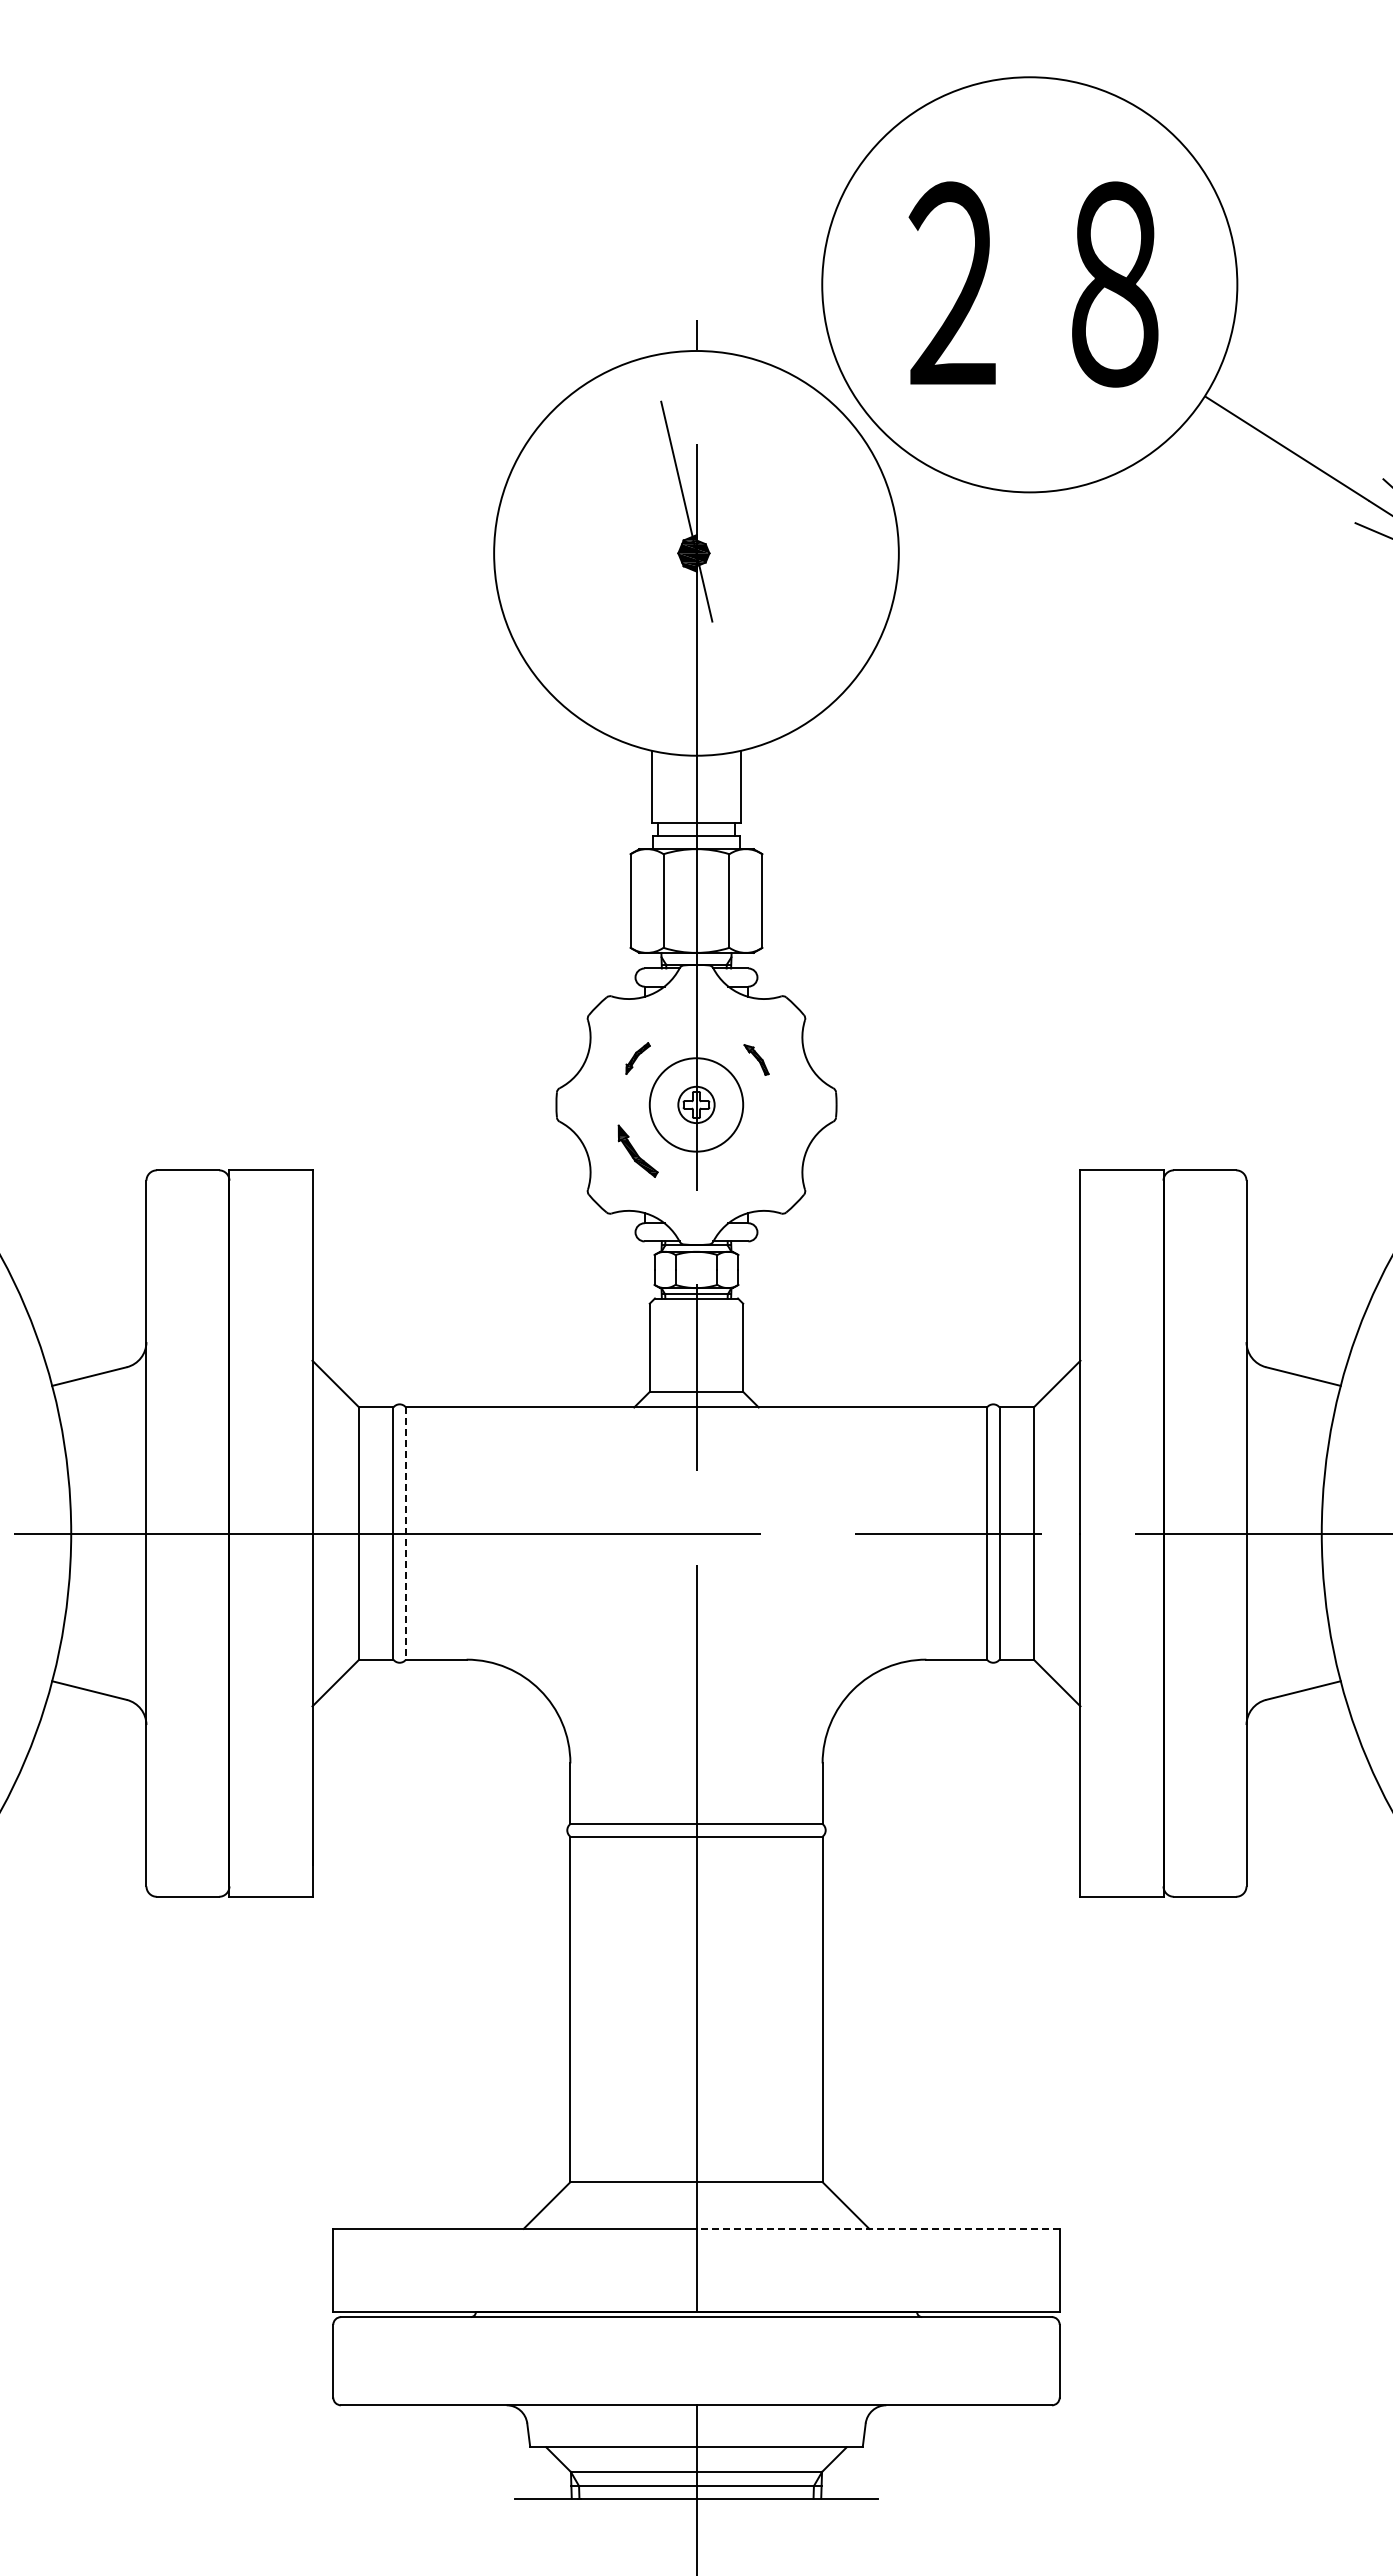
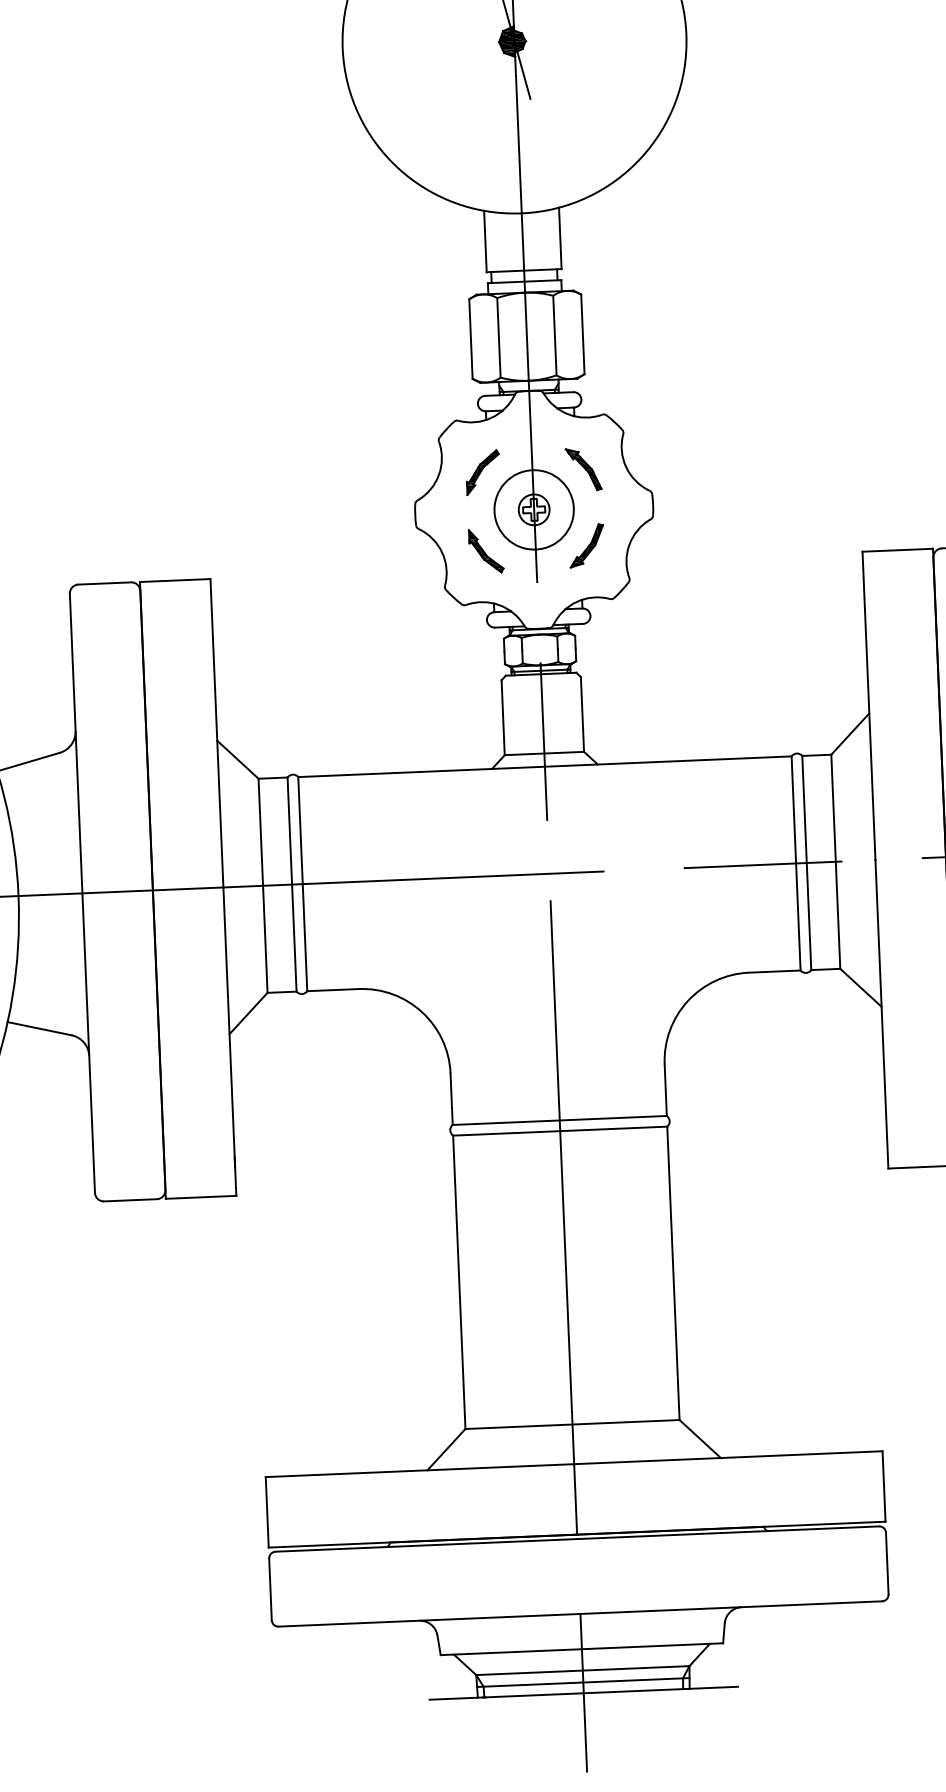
part: (637, 1058) -> (482, 472), size x1.67
part: (756, 1059) -> (583, 469), size x1.67
part: (756, 1149) -> (586, 545), added
line: (405, 1534) -> (302, 884), dashed -> solid
line: (878, 2228) -> (728, 1457), dashed -> solid

